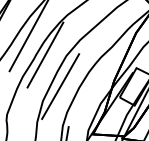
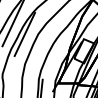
line: (60, 85) -> (35, 53), removed

